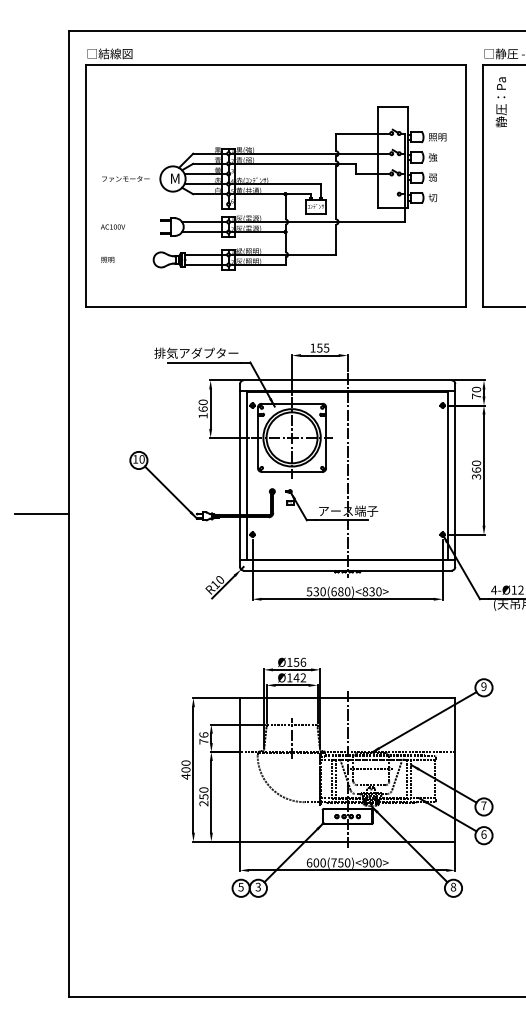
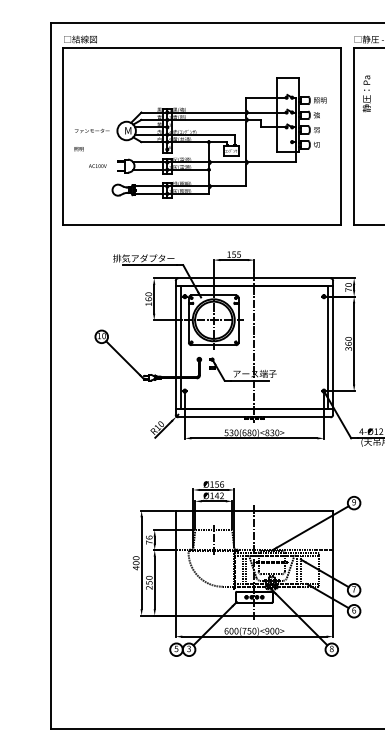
text: (500, 101) -> (366, 93), moved
text: (112, 226) -> (97, 165), moved
text: (107, 260) -> (78, 149), moved
line: (41, 514) -> (30, 376), removed

